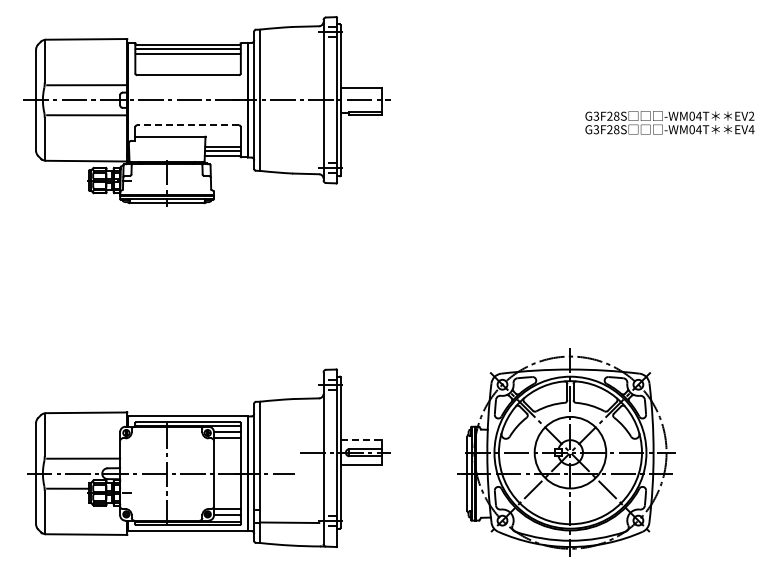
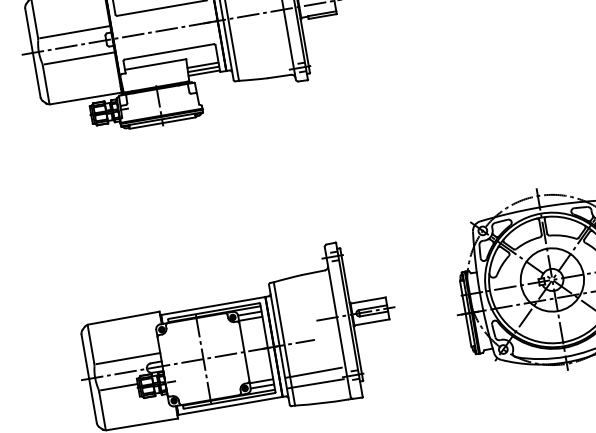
line: (188, 125) -> (169, 51), dashed -> solid
line: (362, 440) -> (369, 300), dashed -> solid
line: (290, 509) -> (316, 371), added

